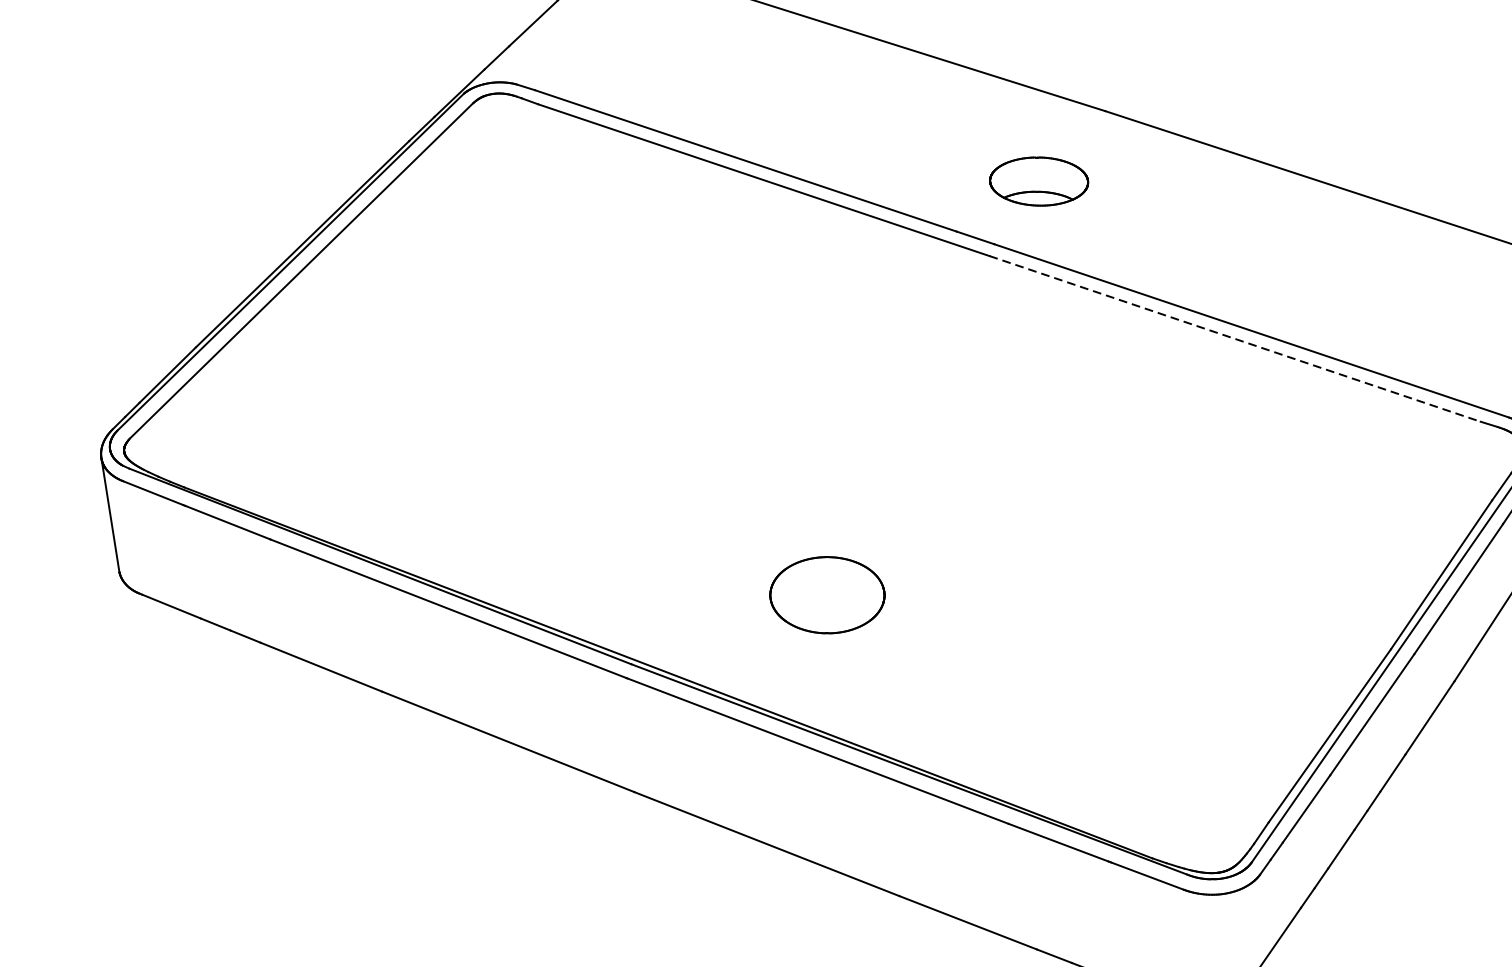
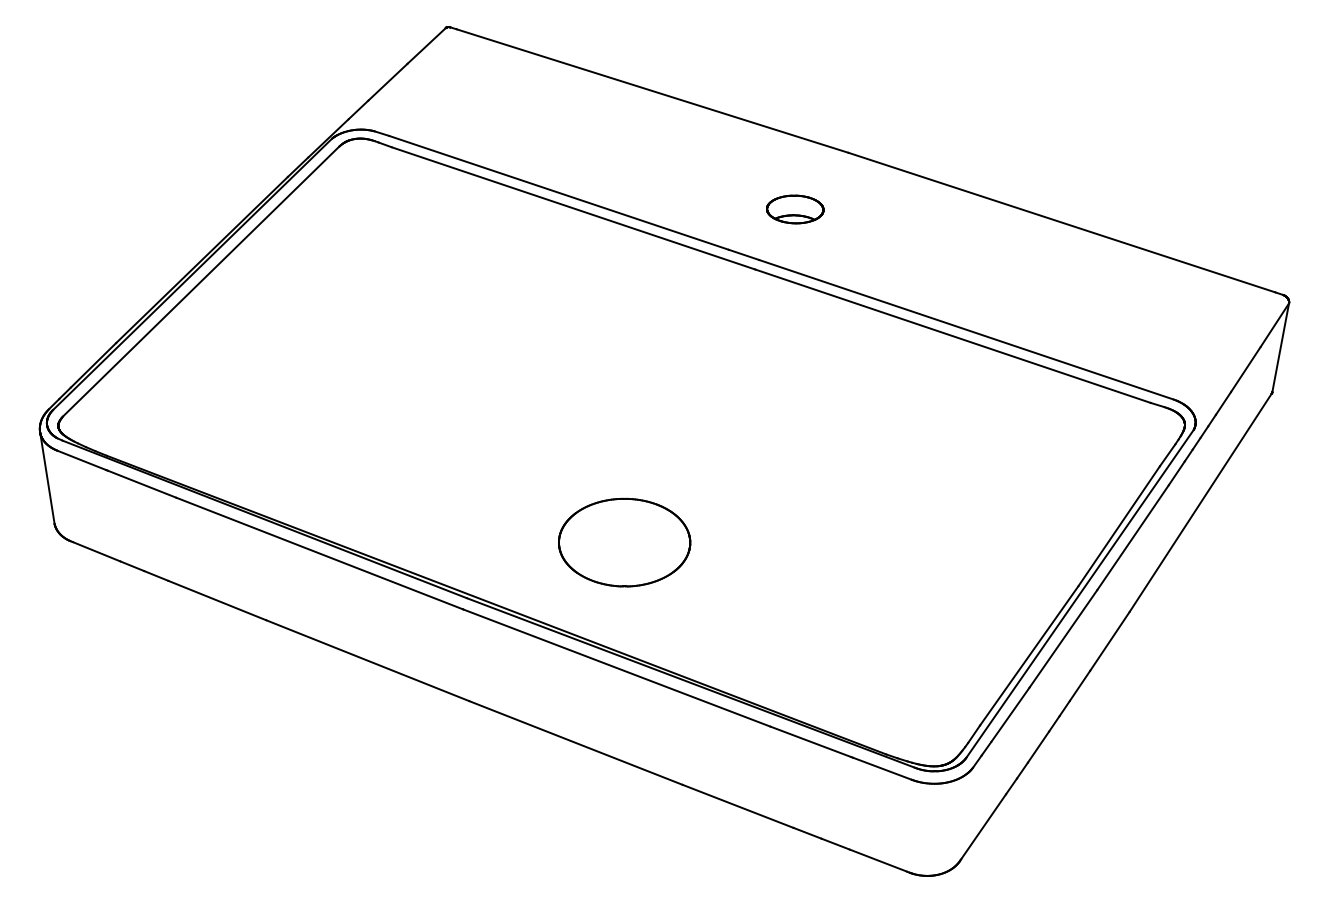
part: (1039, 181) -> (795, 209), size x0.71
line: (1234, 339) -> (952, 336), dashed -> solid
part: (827, 595) -> (624, 542), size x1.43

